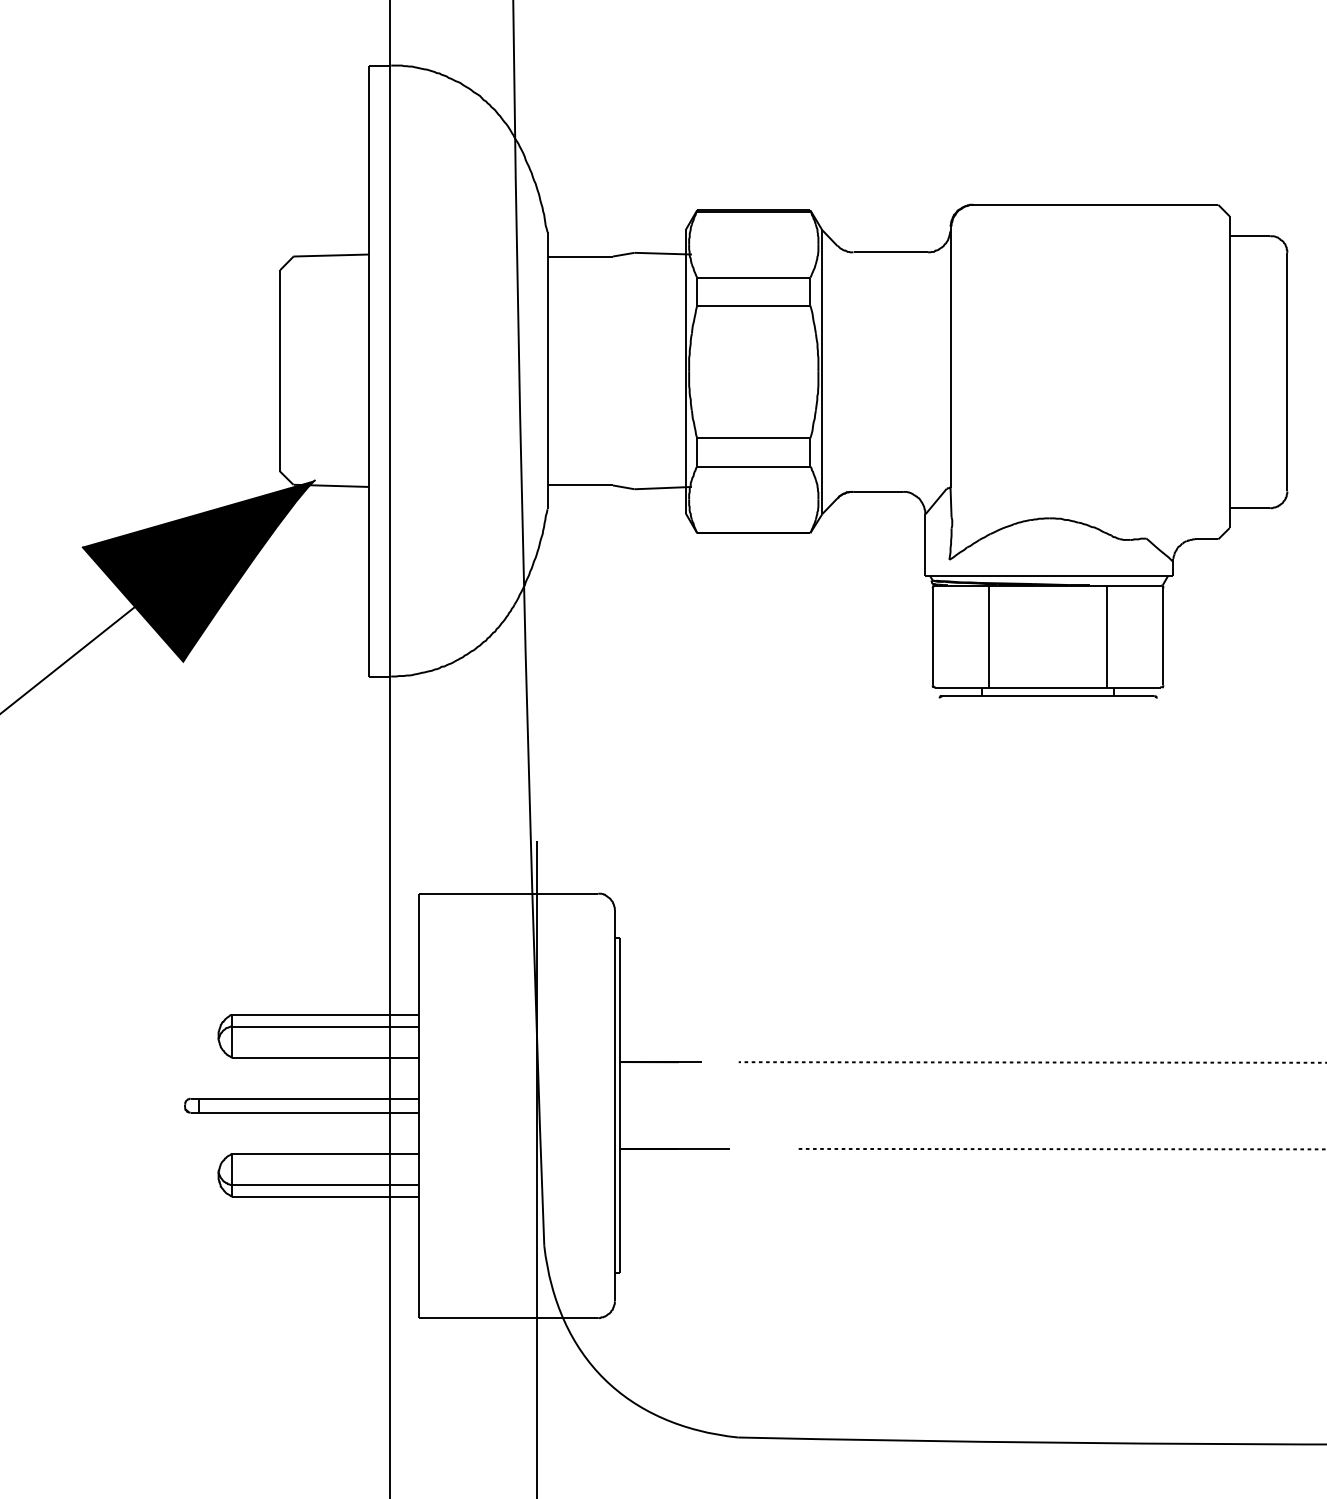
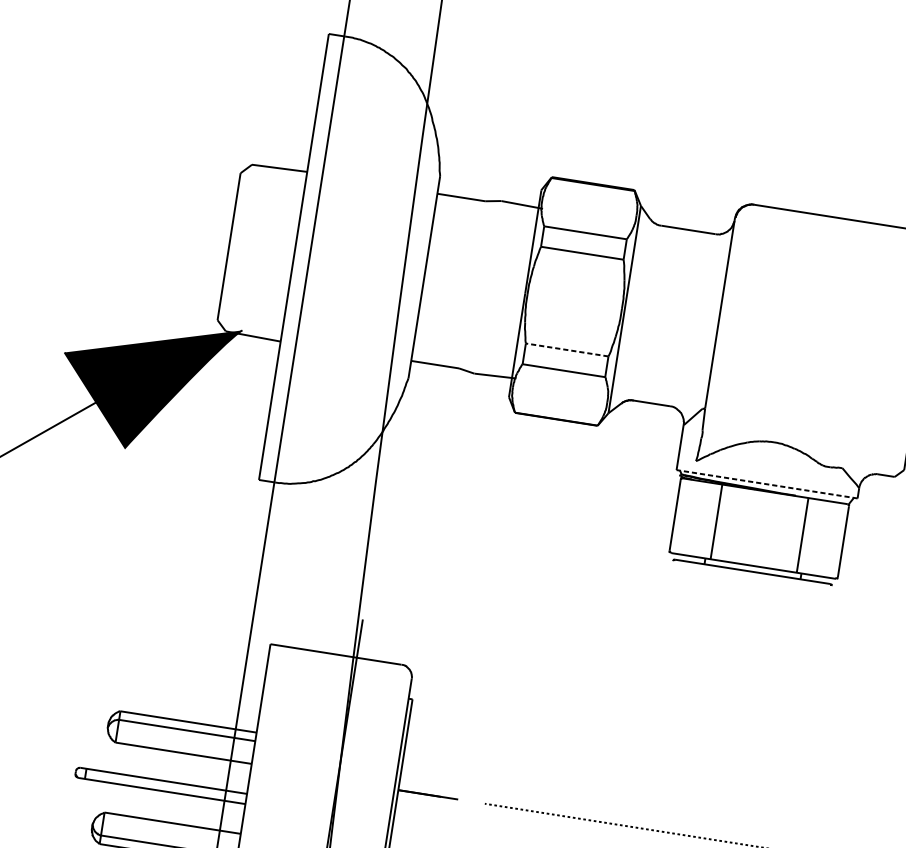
line: (753, 438) -> (566, 350), solid -> dashed
line: (1049, 575) -> (767, 484), solid -> dashed

